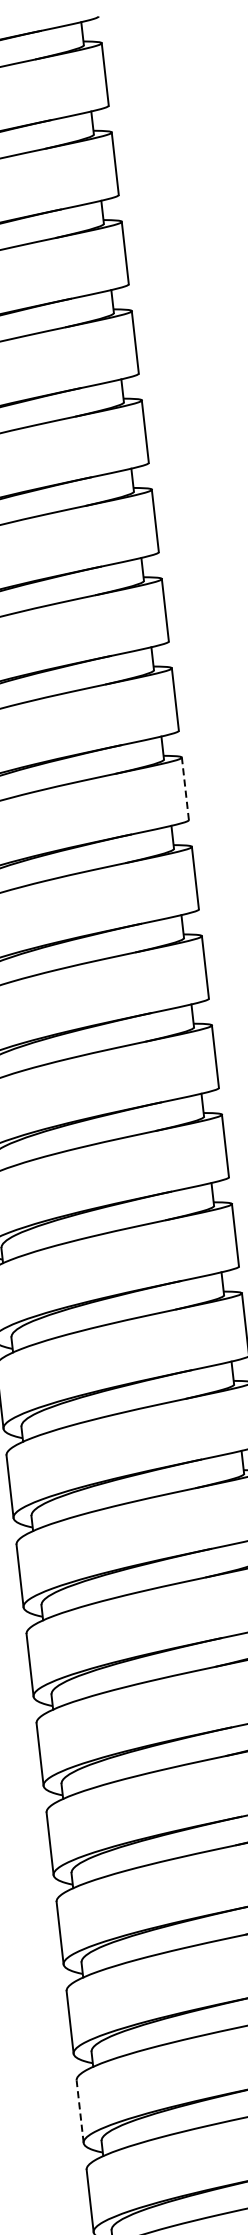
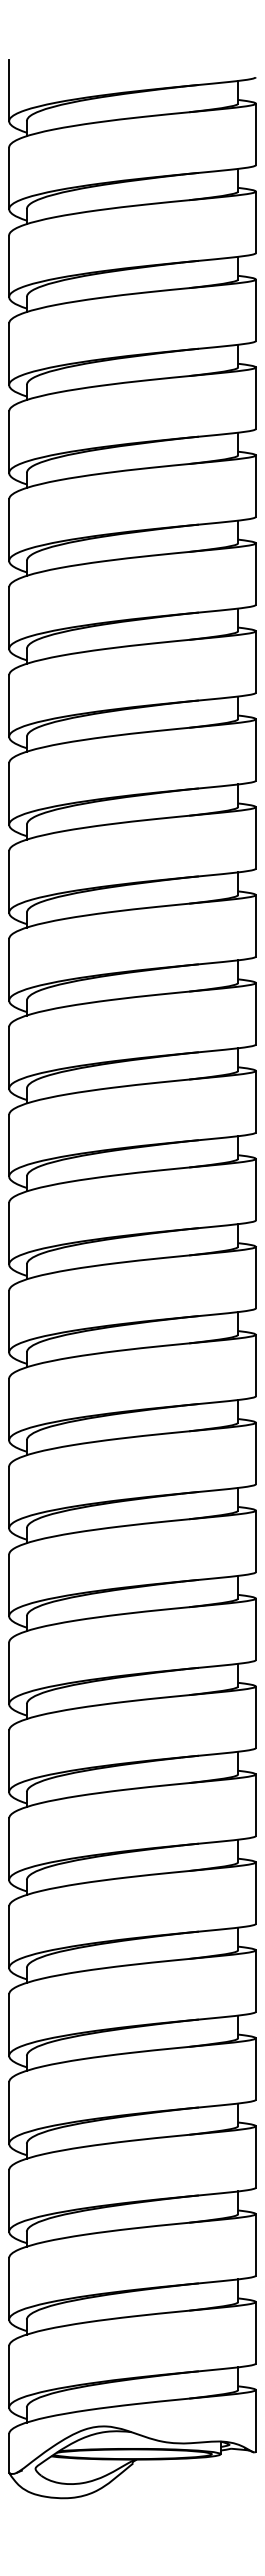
line: (185, 788) -> (255, 837), dashed -> solid
line: (80, 2112) -> (9, 2113), dashed -> solid

